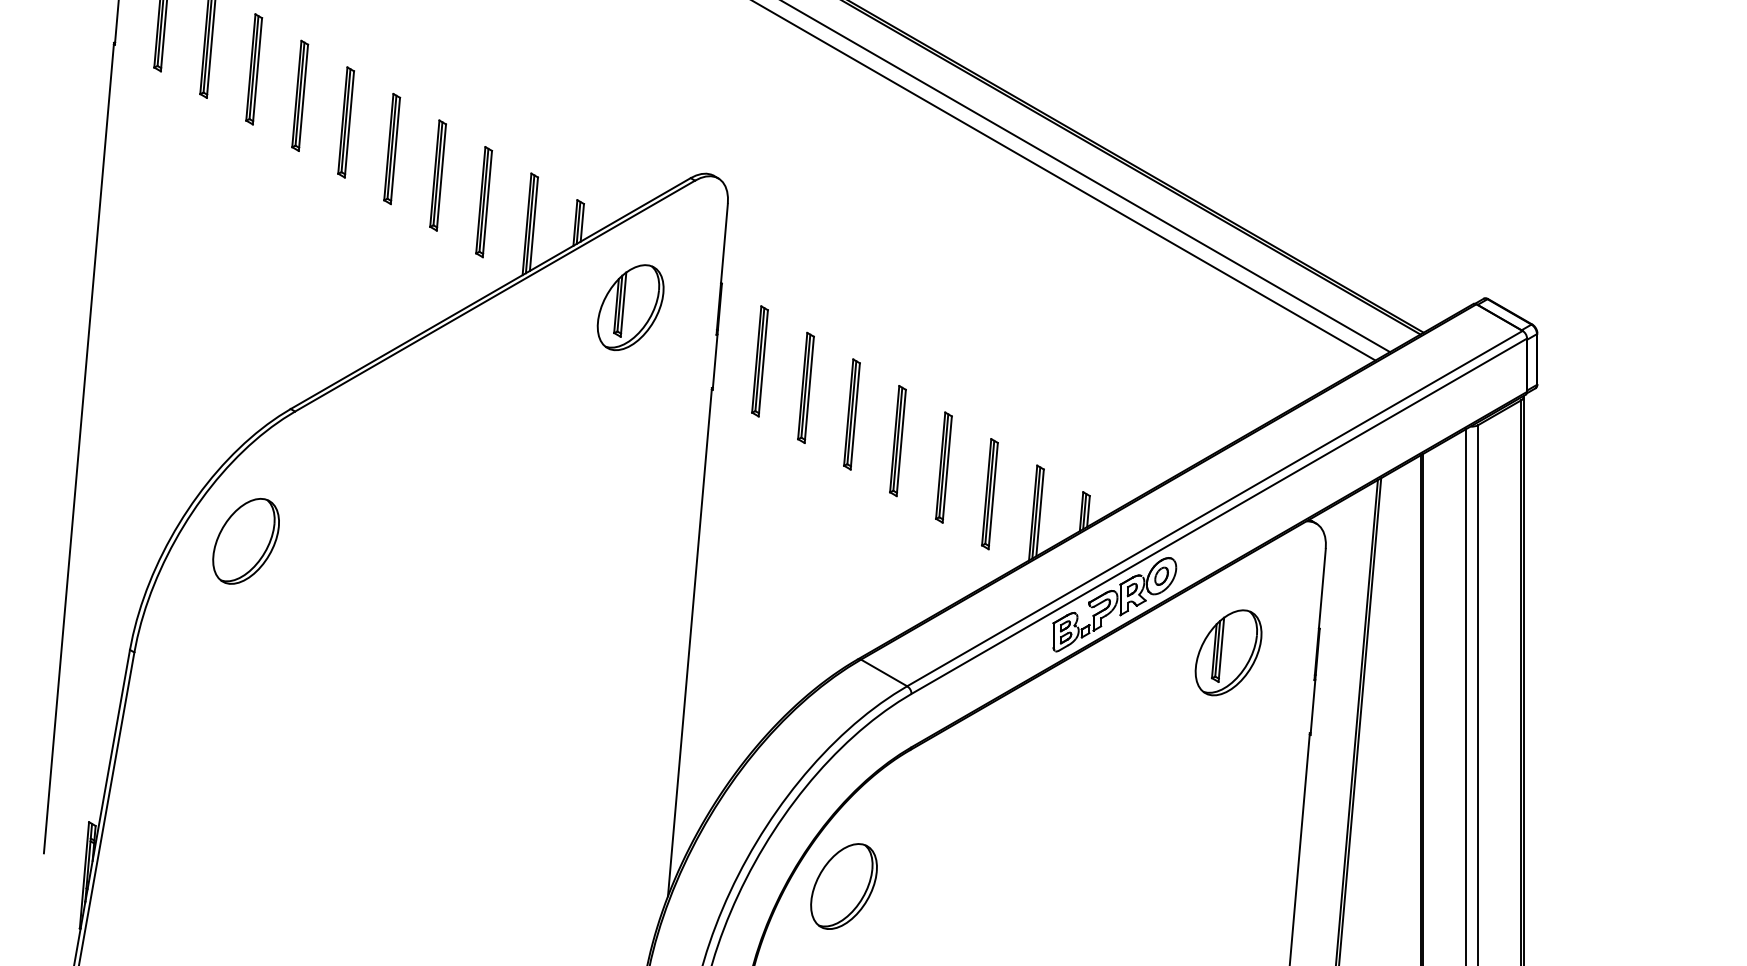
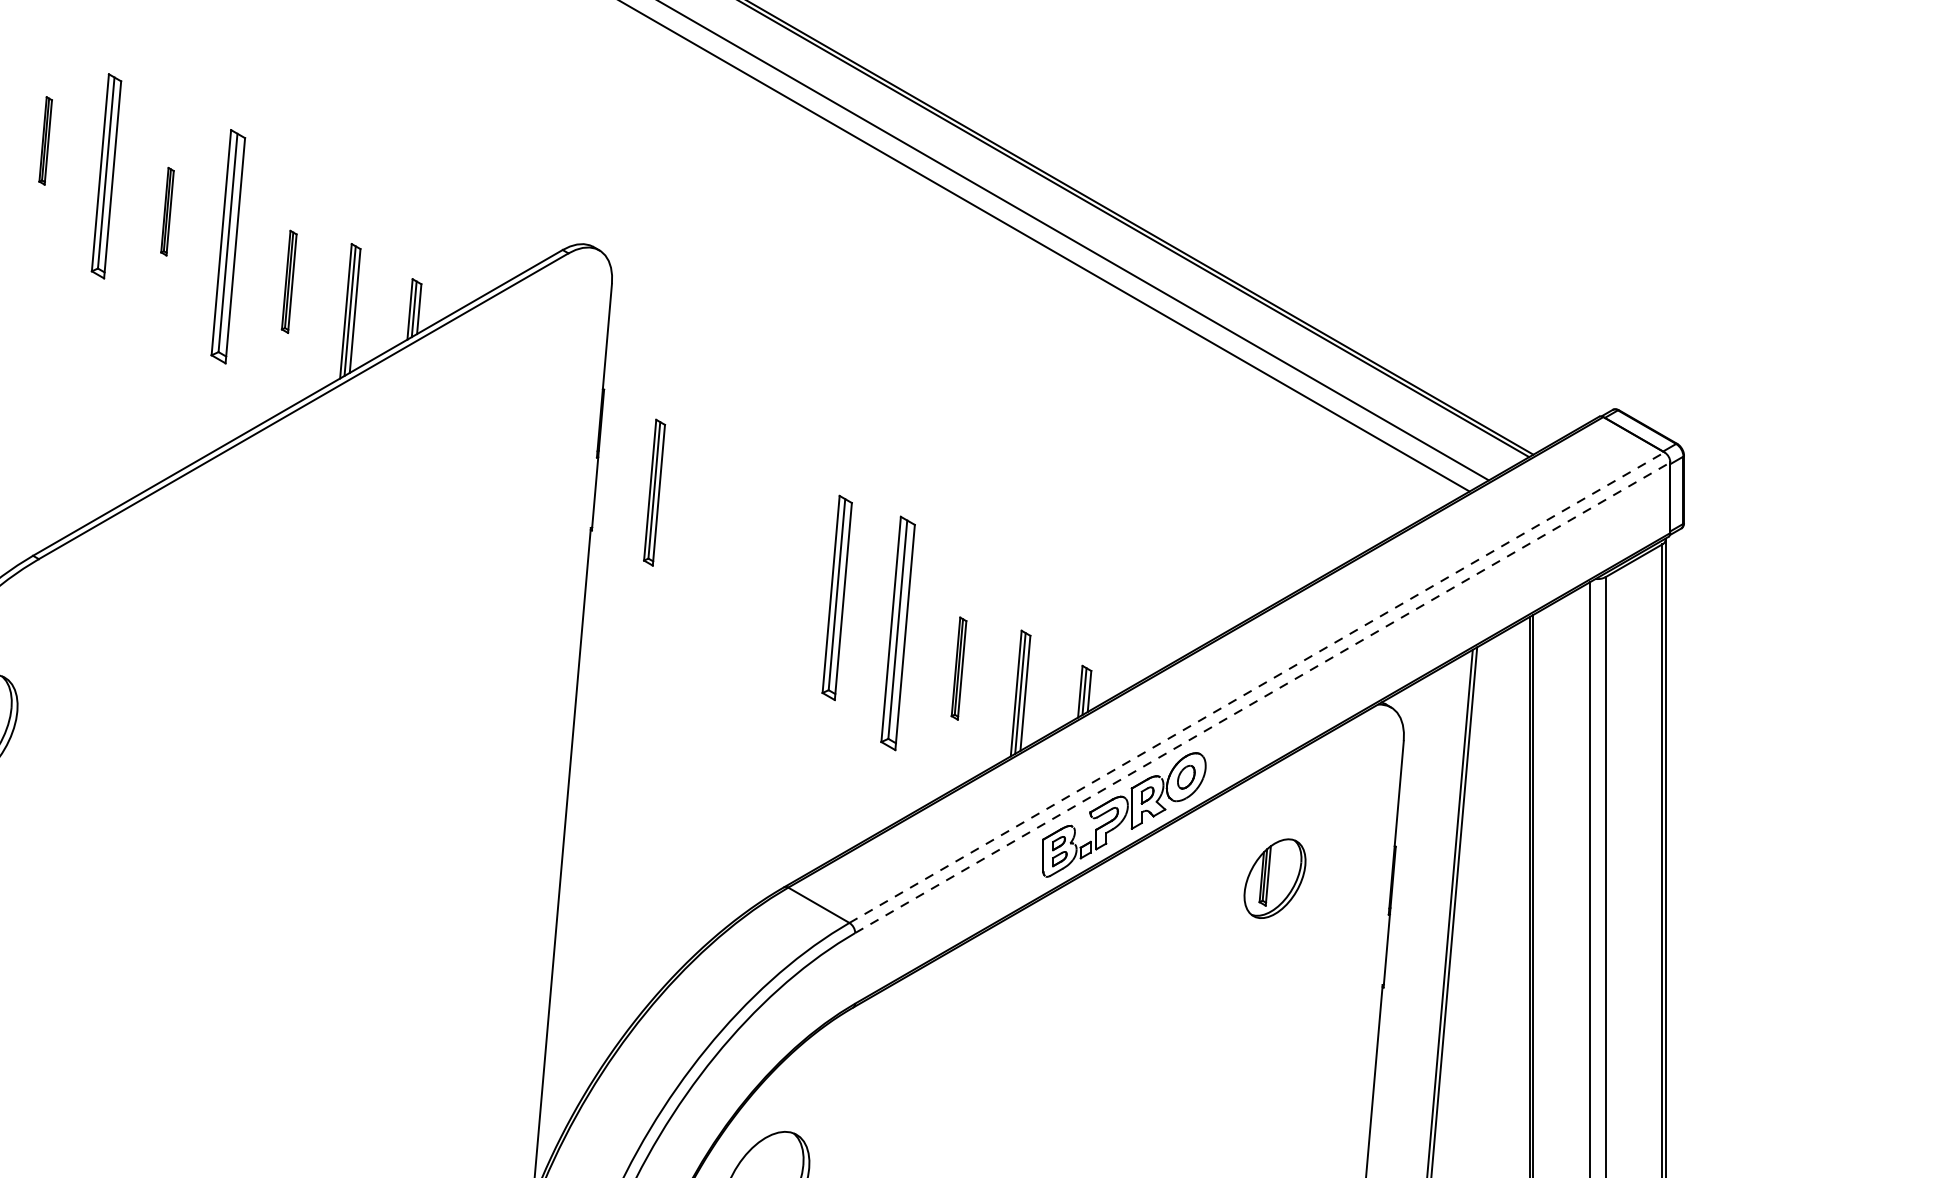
part: (300, 95) -> (45, 140), size x0.6
part: (345, 122) -> (105, 176), size x1.4
part: (392, 149) -> (167, 212), size x0.6
part: (437, 175) -> (227, 246), size x1.6
part: (484, 202) -> (289, 282), size x0.7
part: (630, 307) -> (483, 421), removed
part: (805, 387) -> (714, 527), removed
part: (851, 414) -> (775, 563), removed
part: (897, 441) -> (836, 598), size x1.4
part: (943, 467) -> (897, 633), size x1.6
part: (989, 494) -> (958, 668), size x0.7
line: (1215, 508) -> (1257, 687), solid -> dashed
line: (1219, 515) -> (1263, 696), solid -> dashed
part: (1228, 652) -> (1274, 878), size x0.7

